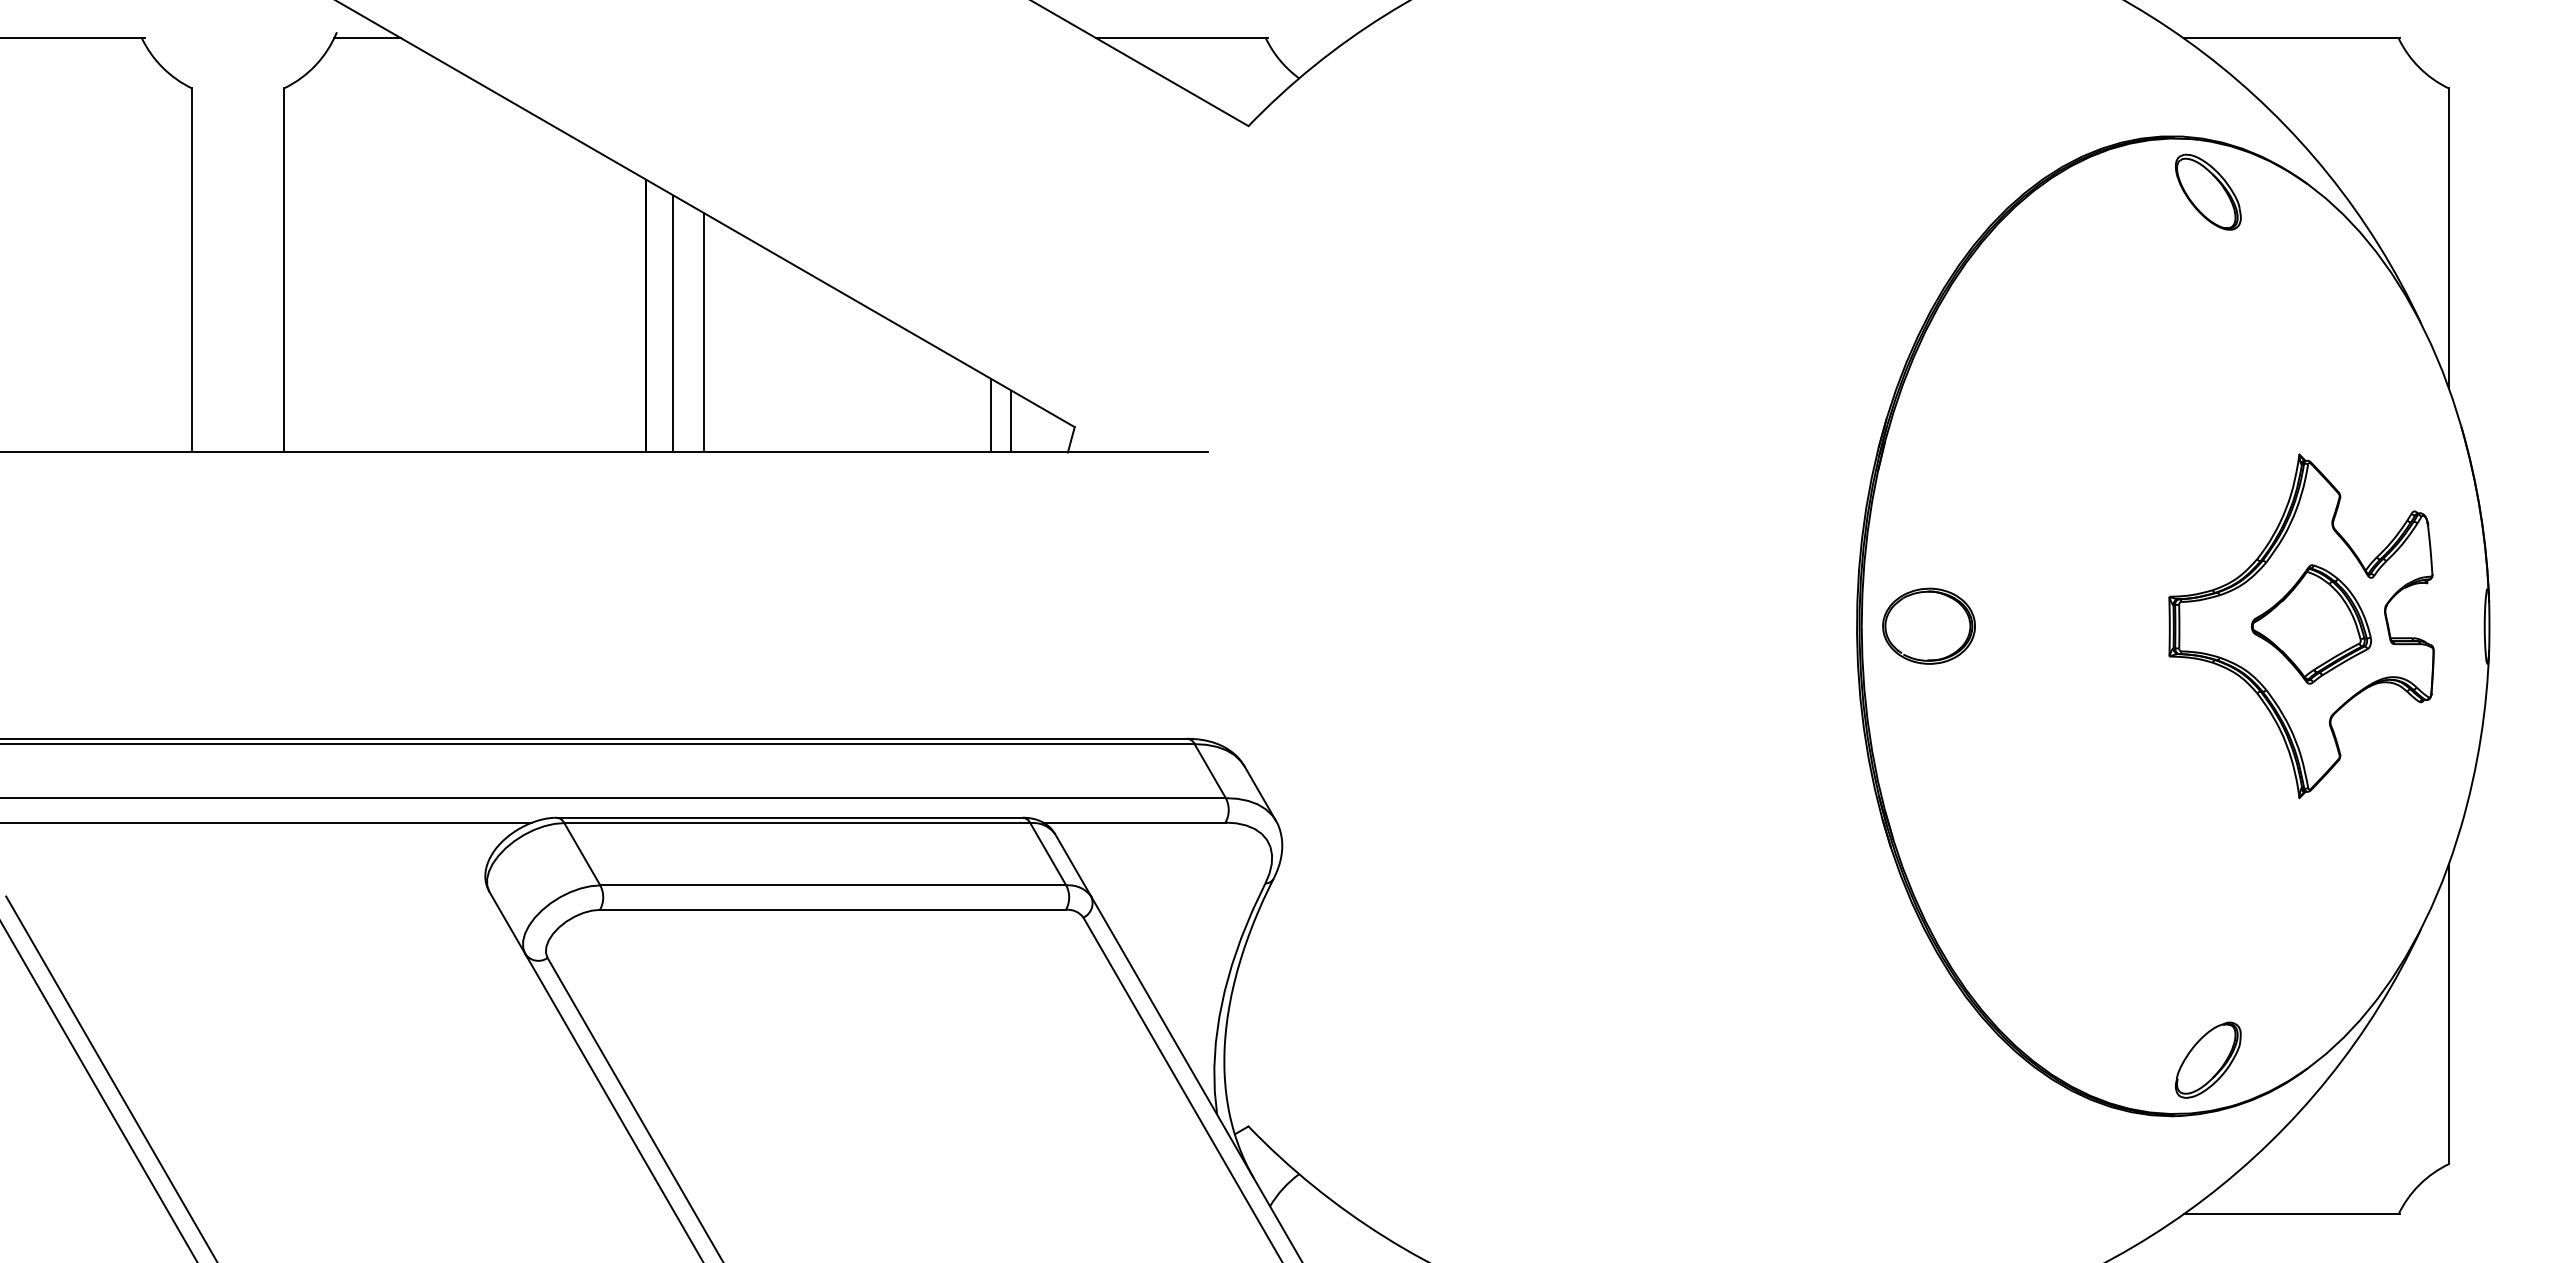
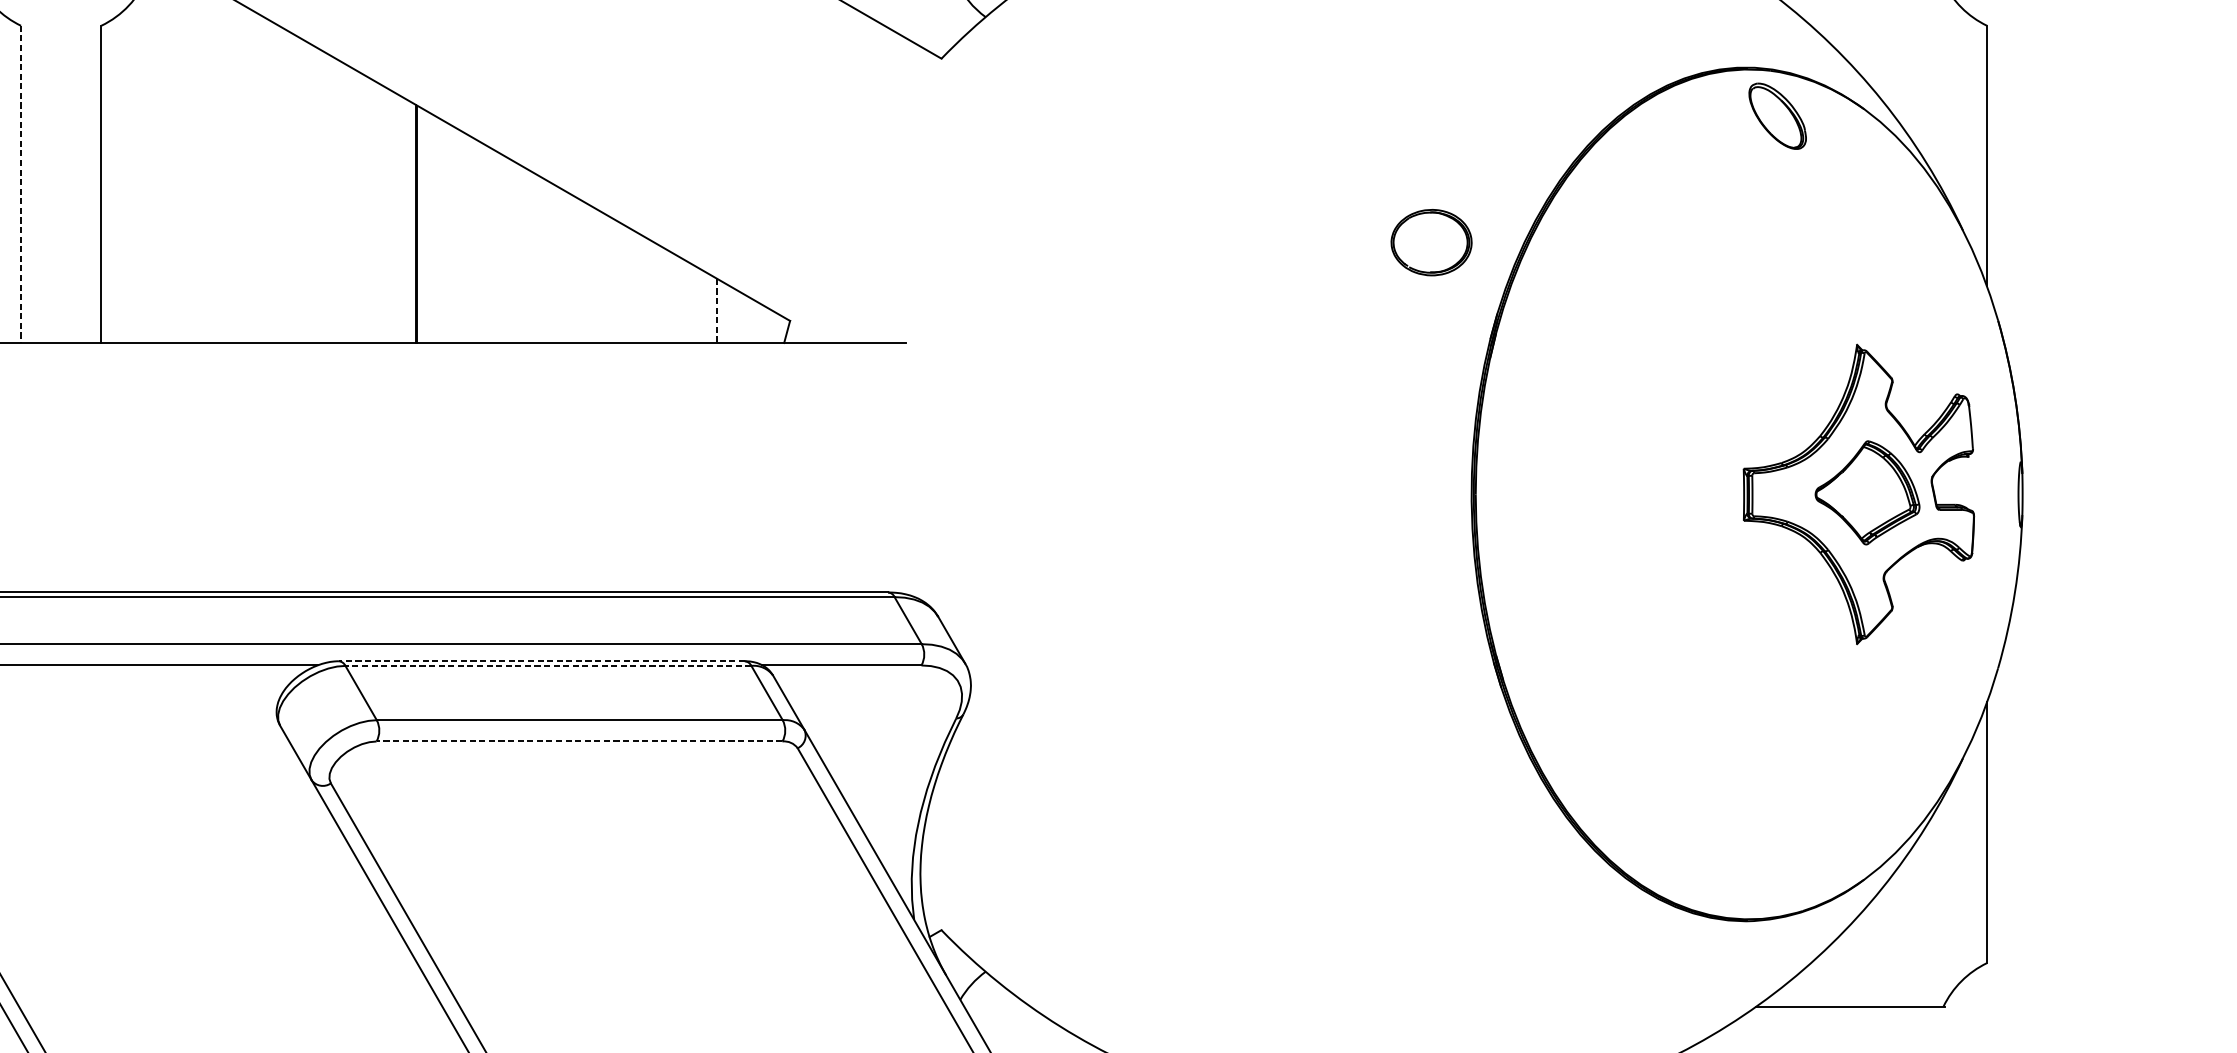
line: (191, 270) -> (20, 184), solid -> dashed
line: (673, 323) -> (440, 230), removed
line: (704, 332) -> (467, 238), removed
line: (991, 415) -> (717, 310), solid -> dashed
line: (1011, 421) -> (735, 316), removed
part: (1928, 625) -> (1431, 241), moved
line: (789, 817) -> (541, 661), solid -> dashed
line: (797, 823) -> (548, 666), solid -> dashed
line: (833, 909) -> (579, 741), solid -> dashed
part: (2207, 1059) -> (1776, 871), removed

